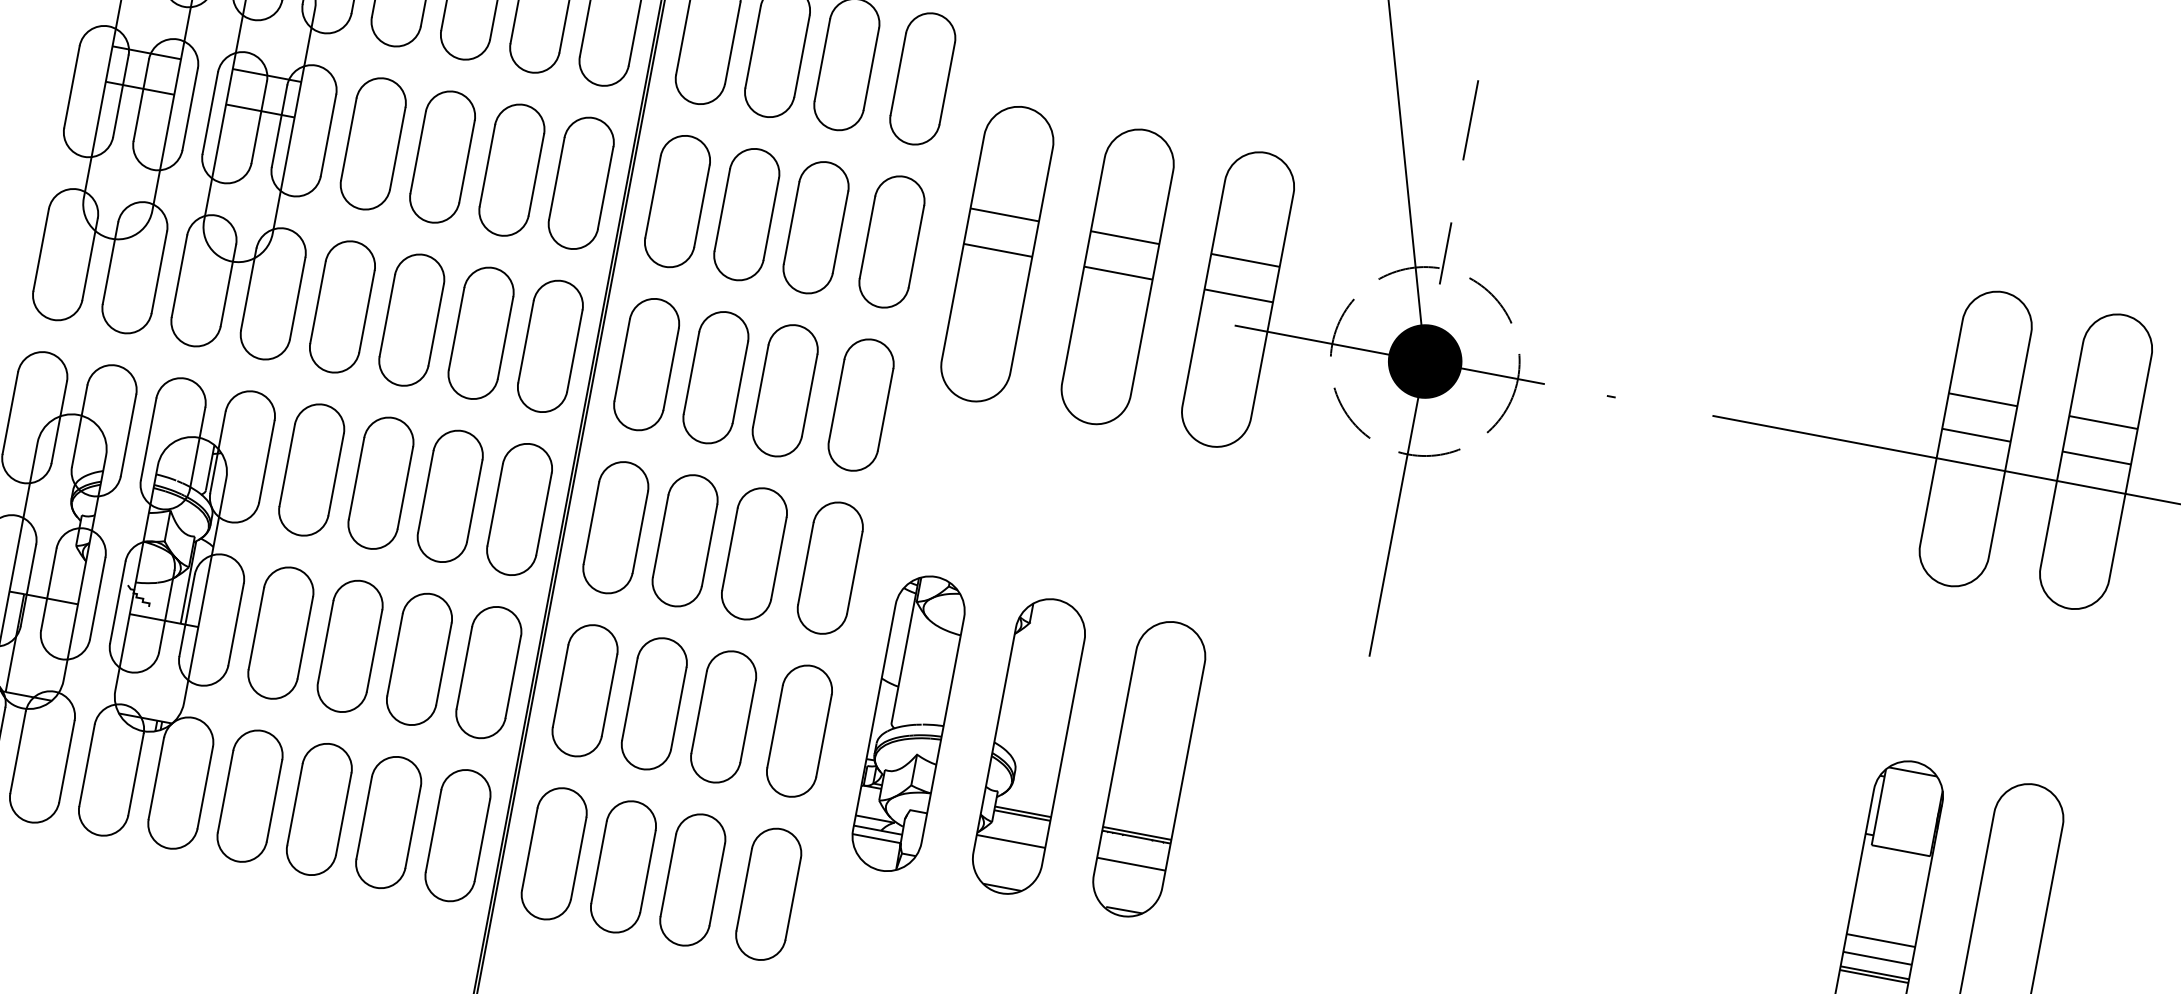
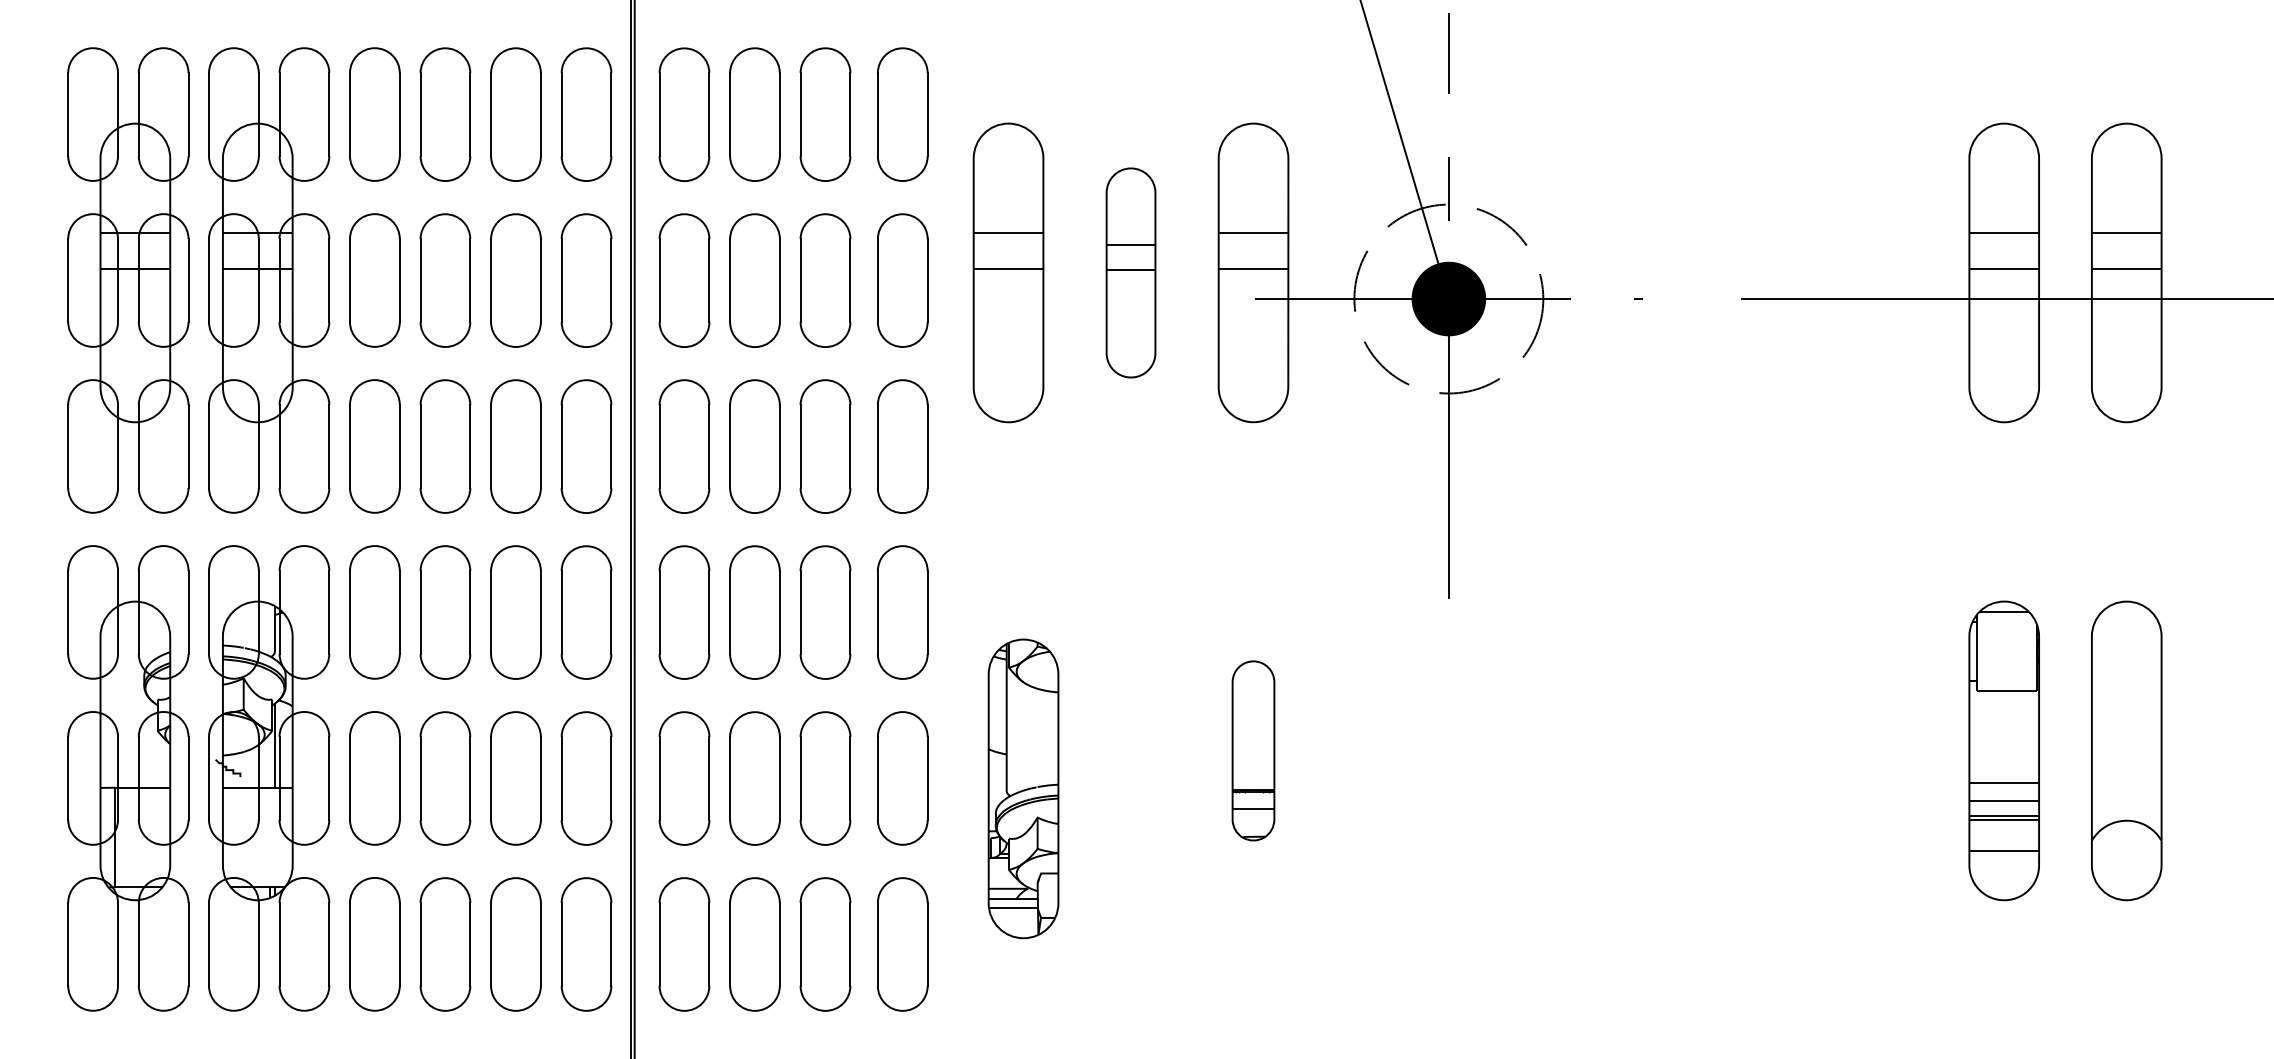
part: (1117, 276) -> (1130, 272), size x0.7
part: (908, 723) -> (1023, 788), moved
part: (1028, 746) -> (1130, 750), removed
part: (1149, 768) -> (1253, 750), size x0.6

